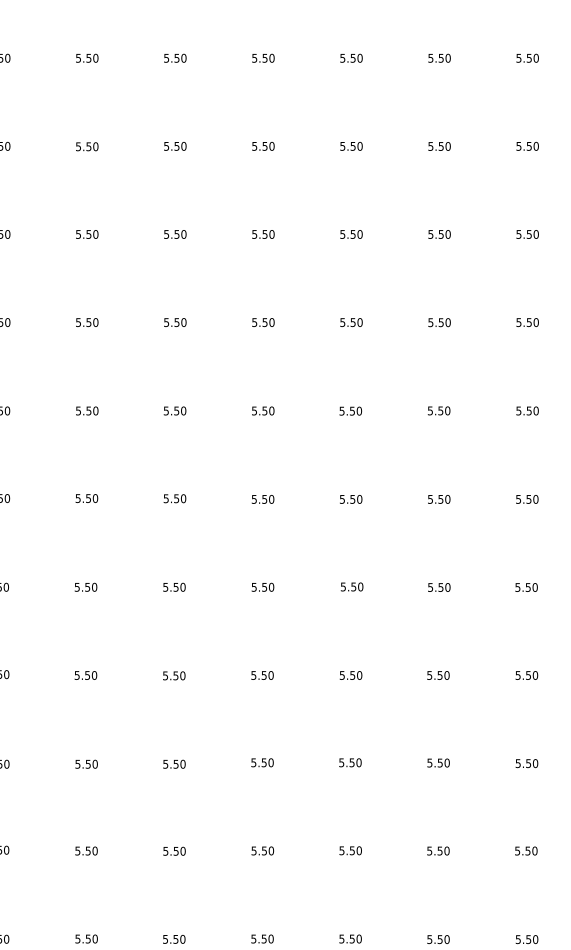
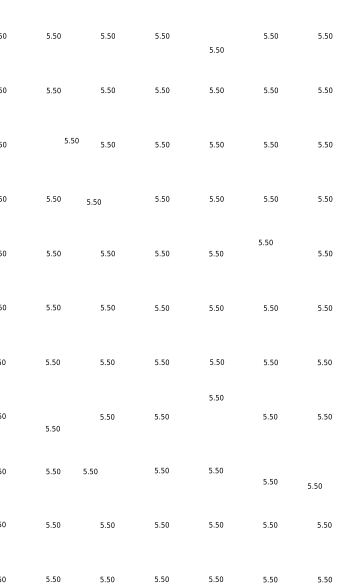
text: (351, 57) -> (216, 49), moved
text: (86, 234) -> (71, 140), moved
text: (174, 321) -> (93, 201), moved
text: (438, 410) -> (265, 242), moved
text: (85, 675) -> (52, 428), moved
text: (351, 675) -> (216, 397), moved
text: (438, 762) -> (270, 481), moved
text: (526, 762) -> (314, 485), moved
text: (174, 764) -> (90, 471), moved

